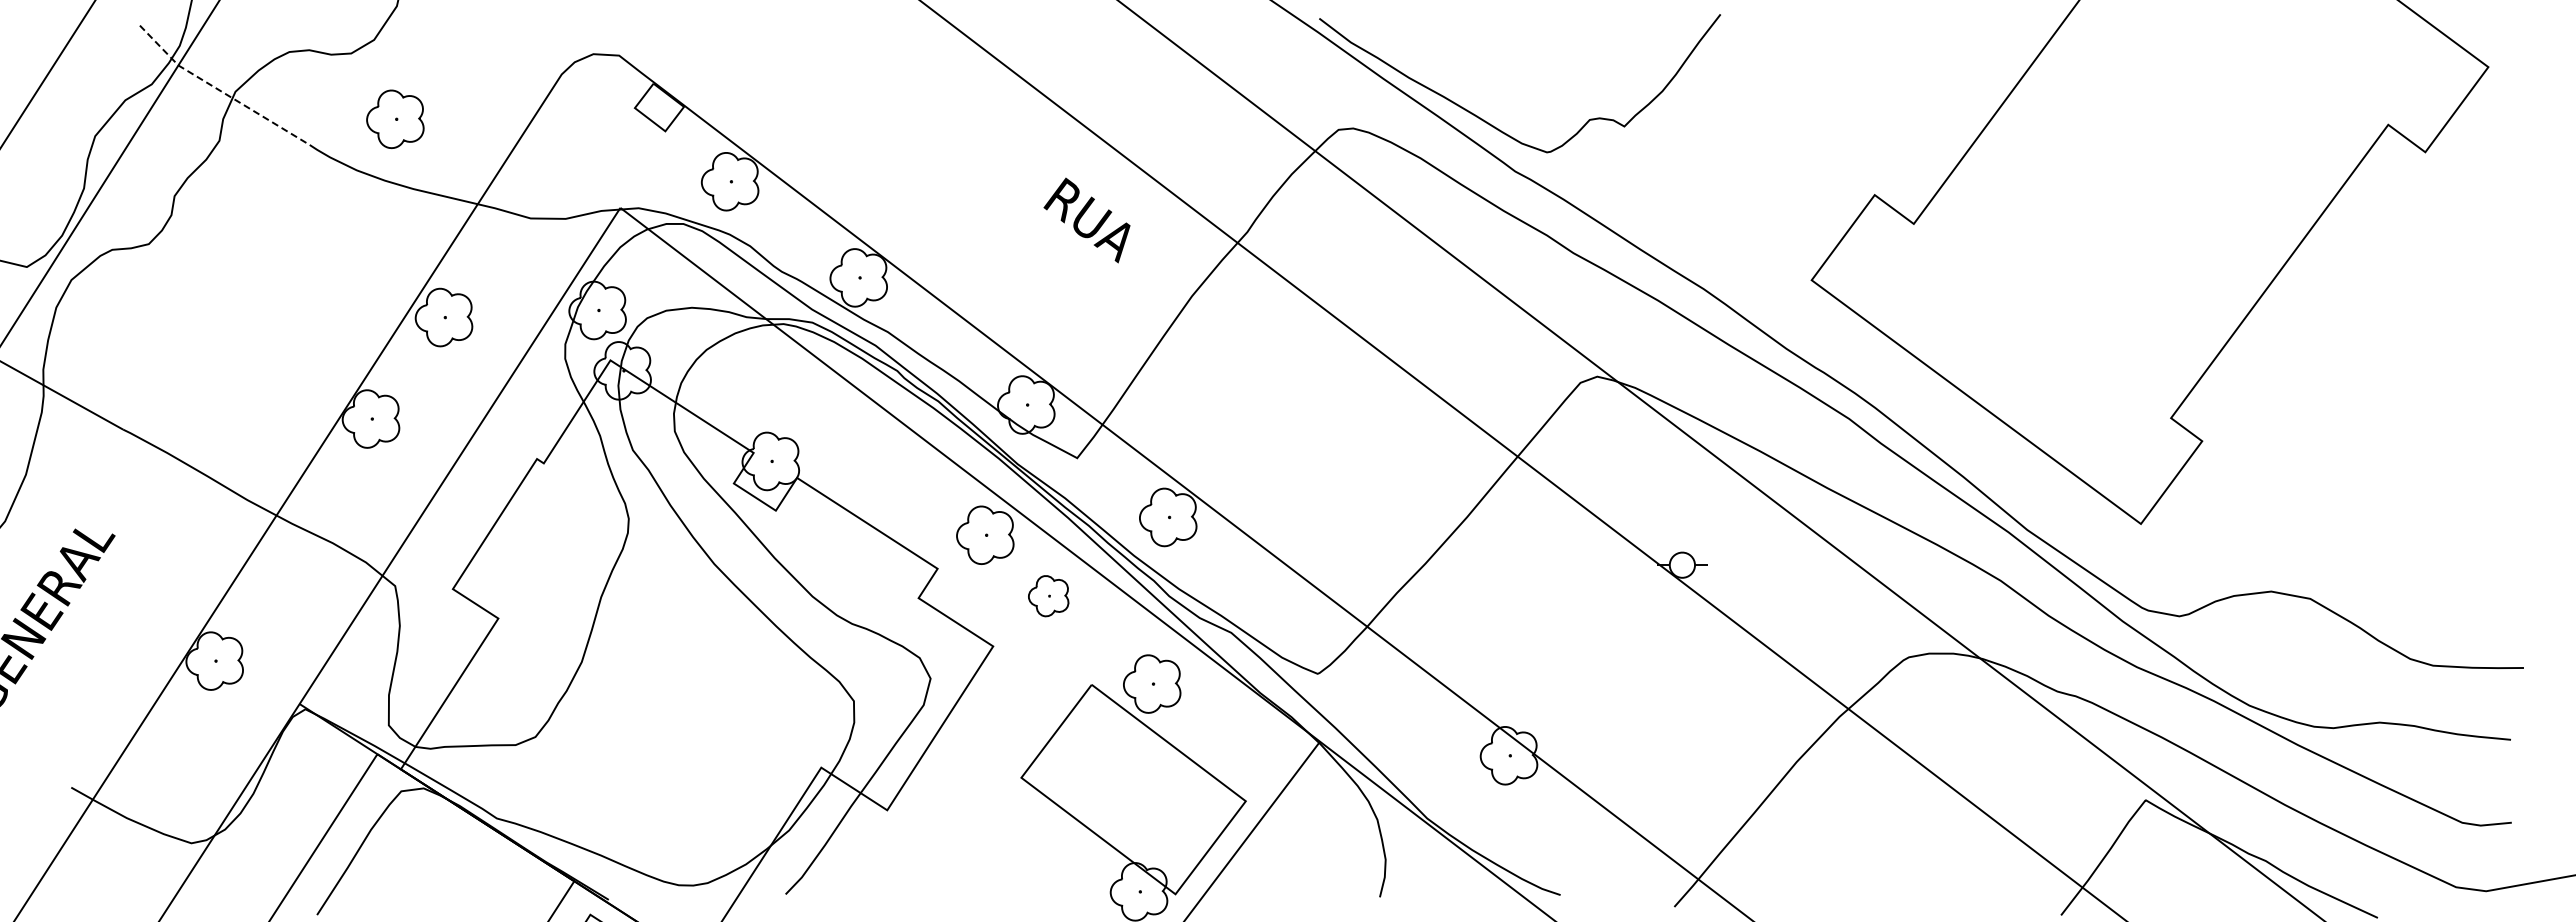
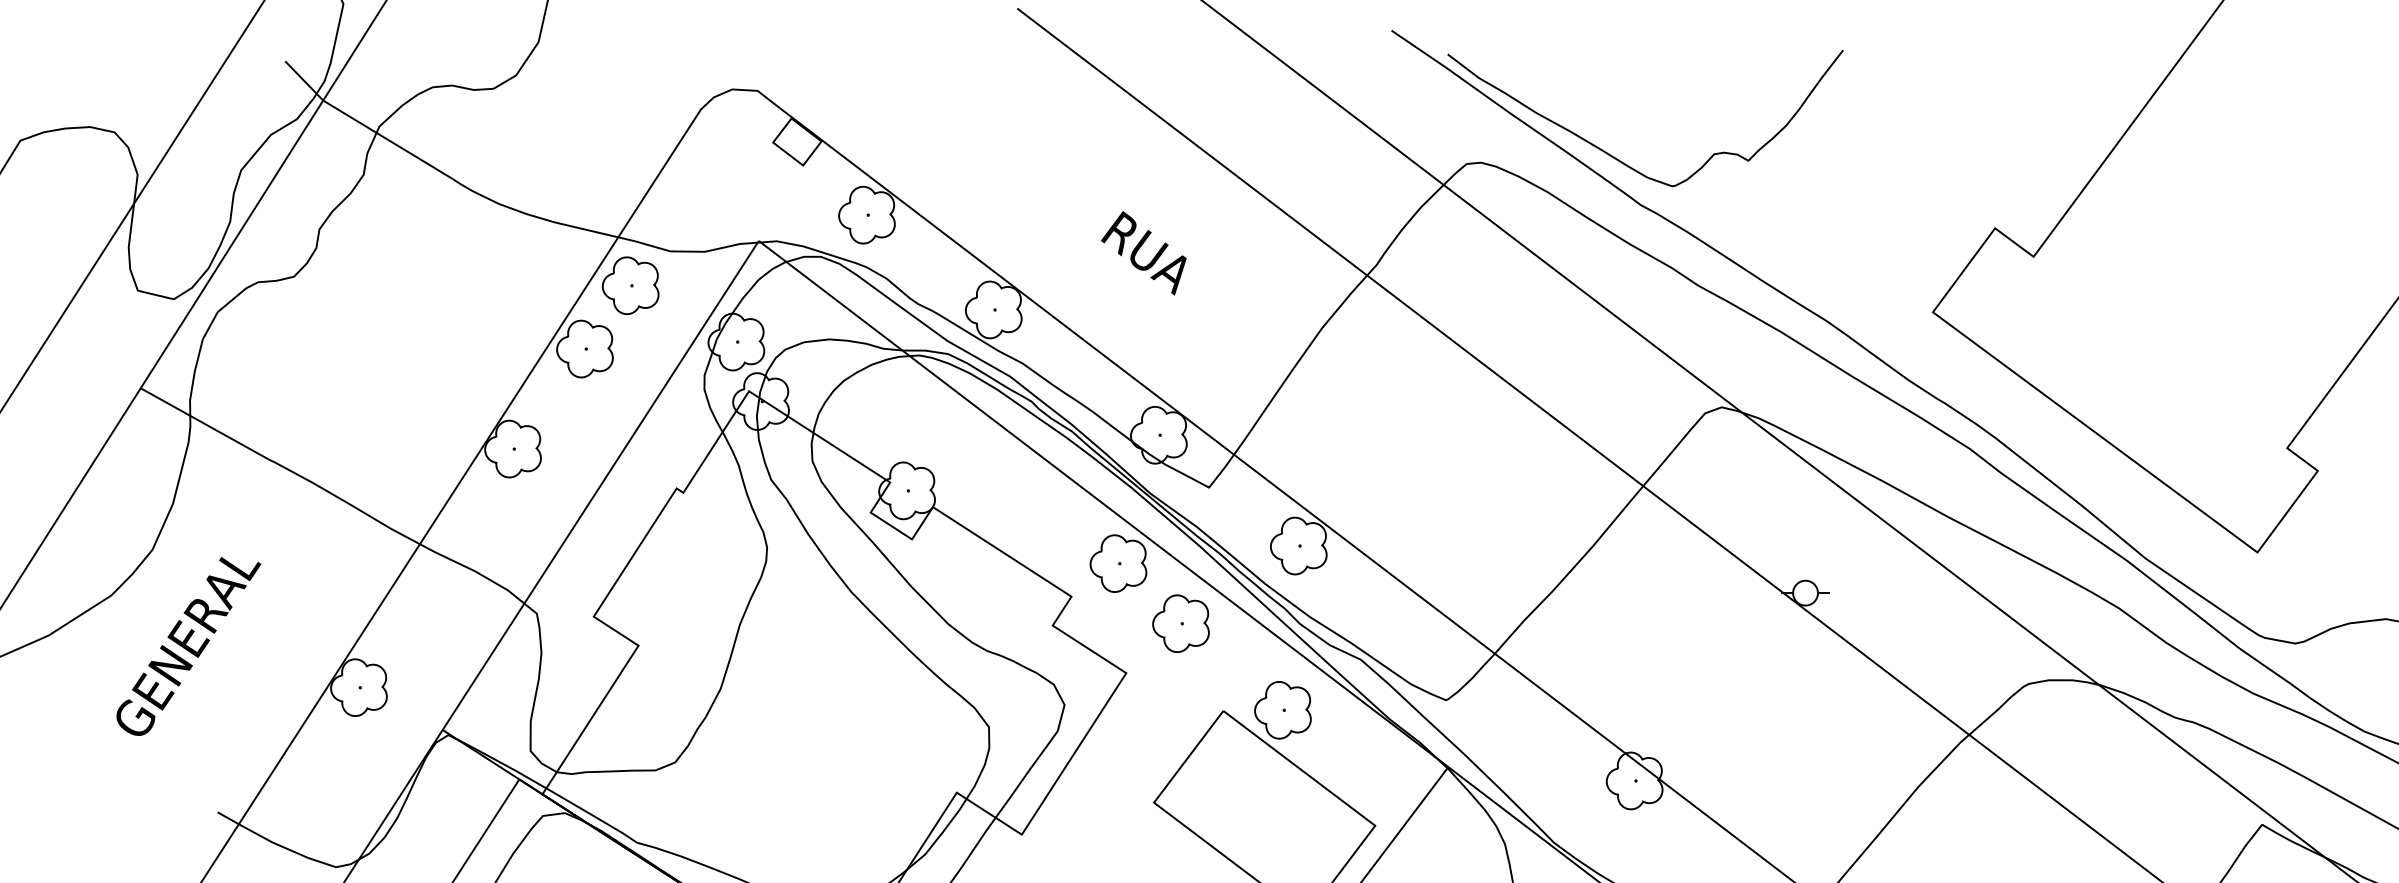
line: (220, 90) -> (364, 125), dashed -> solid
part: (395, 118) -> (630, 284), moved
text: (1086, 220) -> (1143, 253), moved
part: (1048, 595) -> (1180, 622), size x1.43

